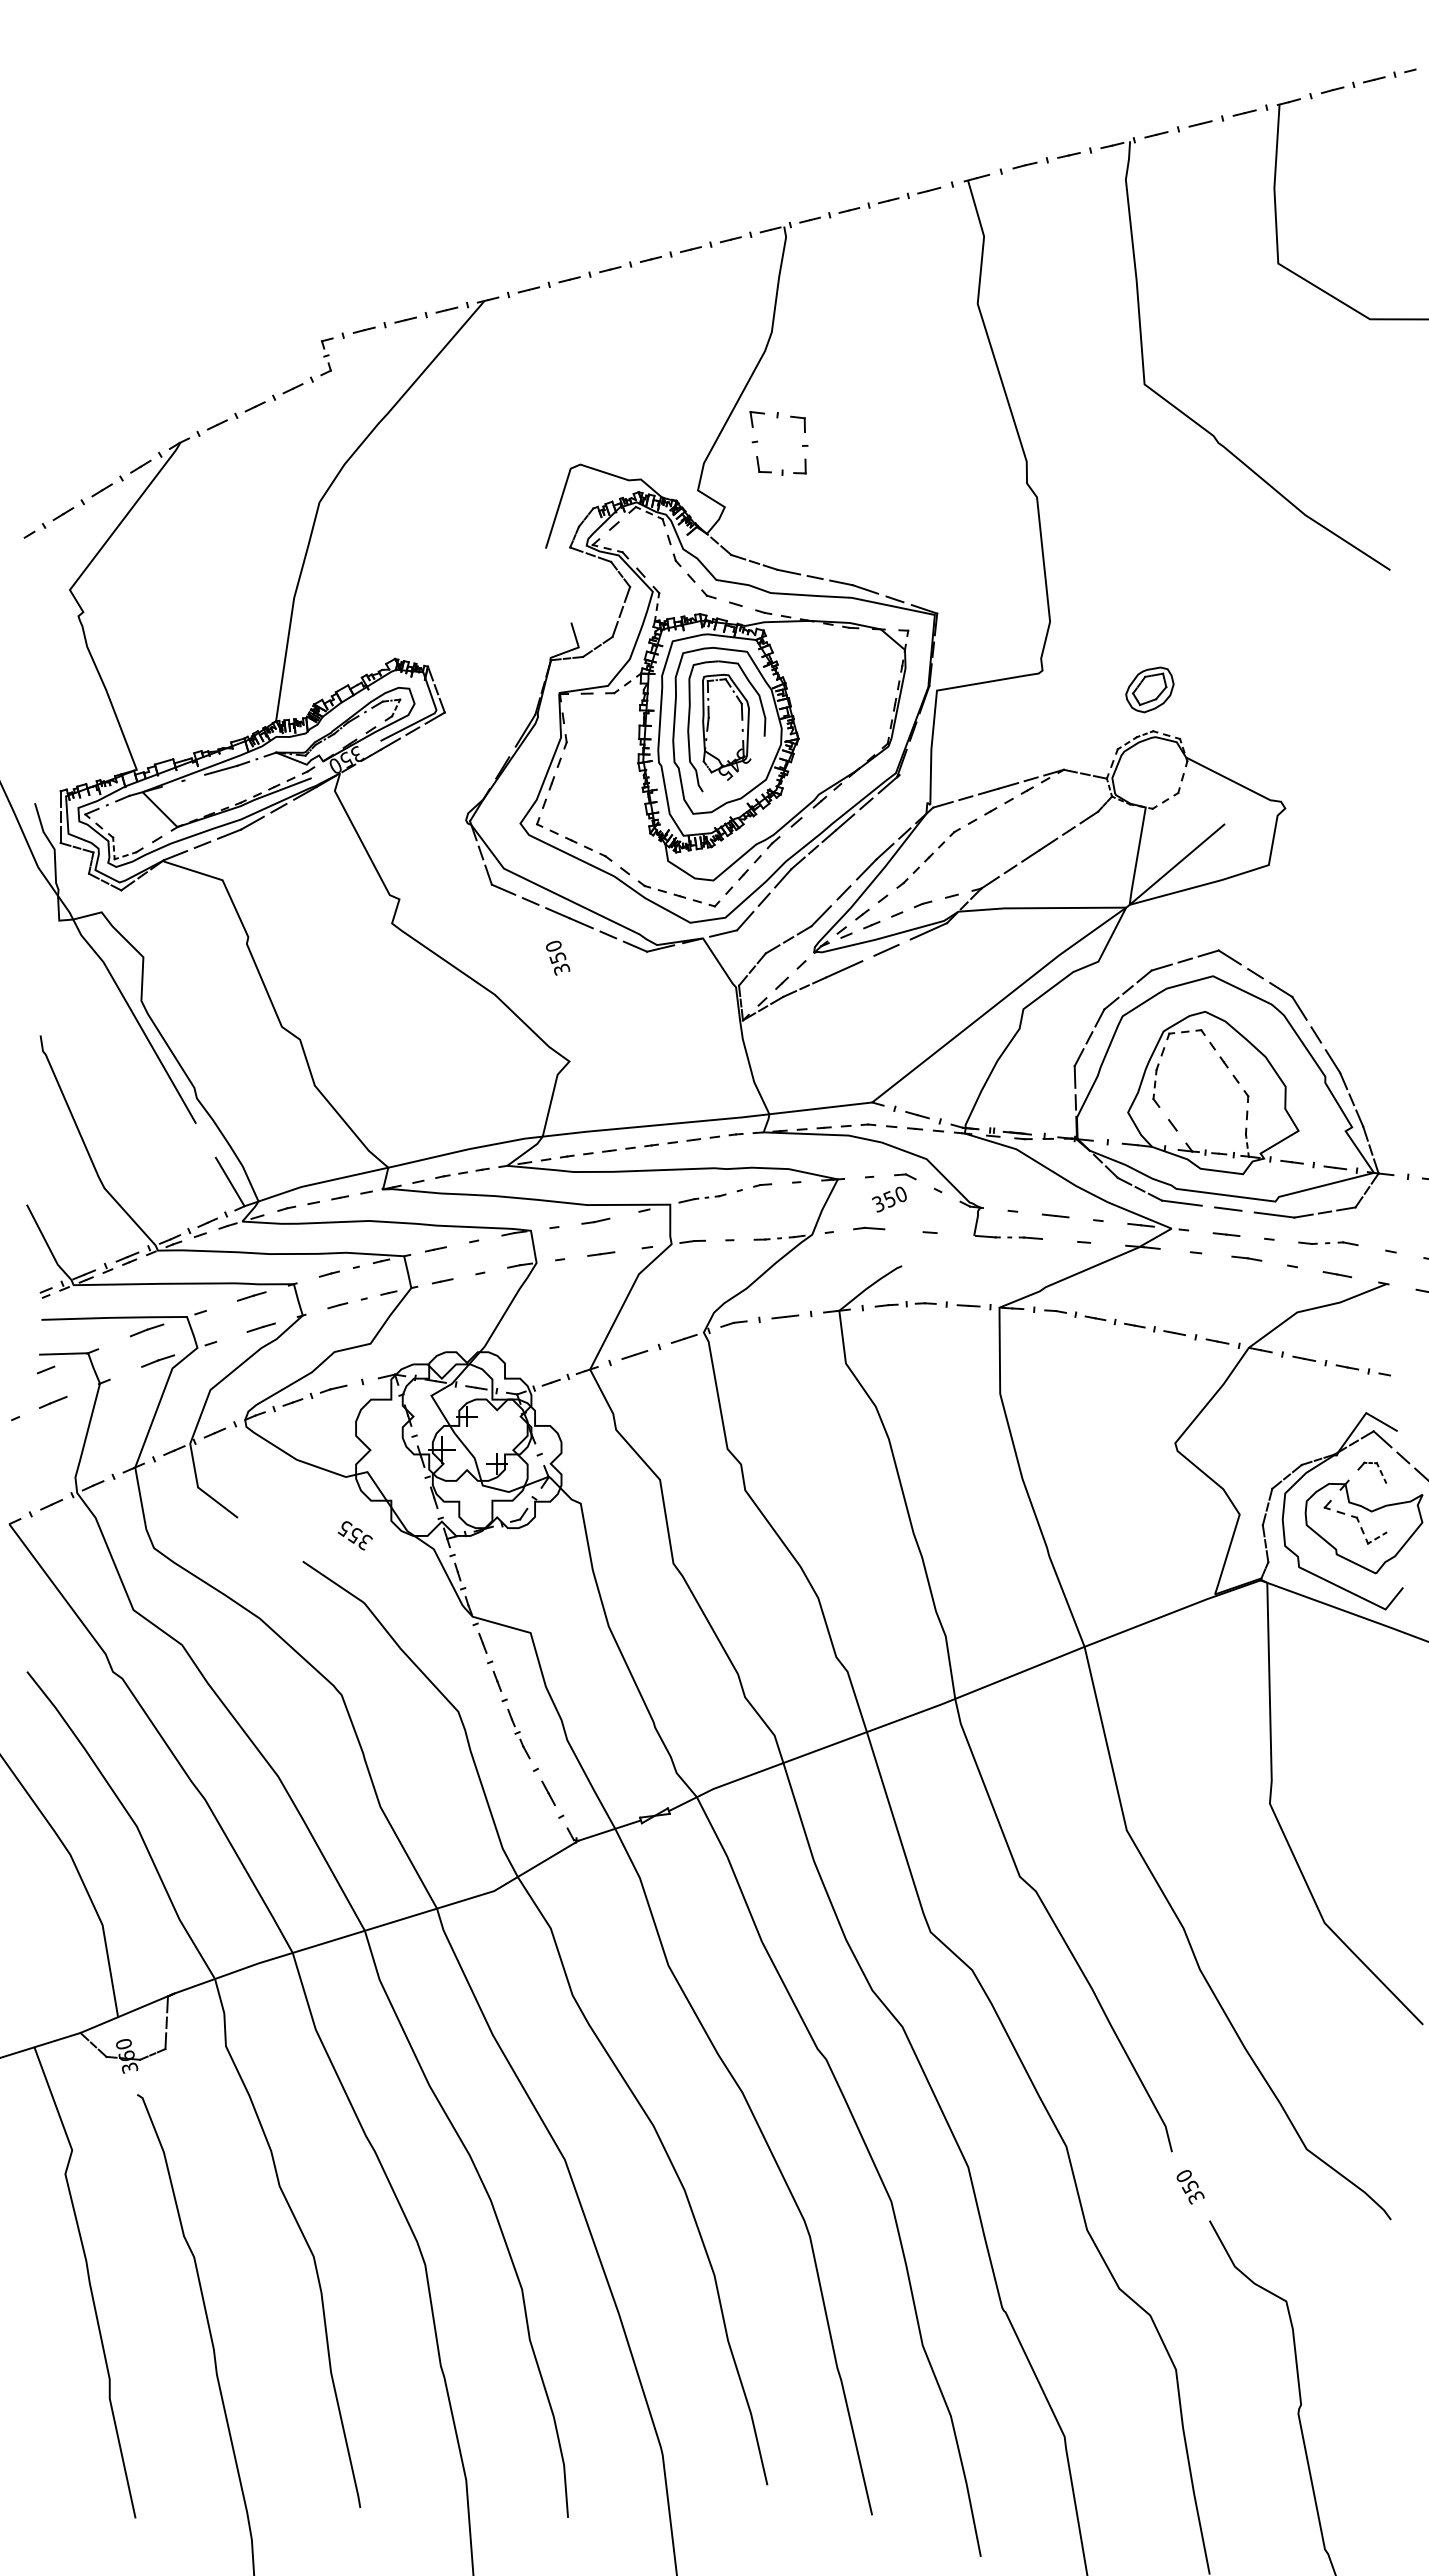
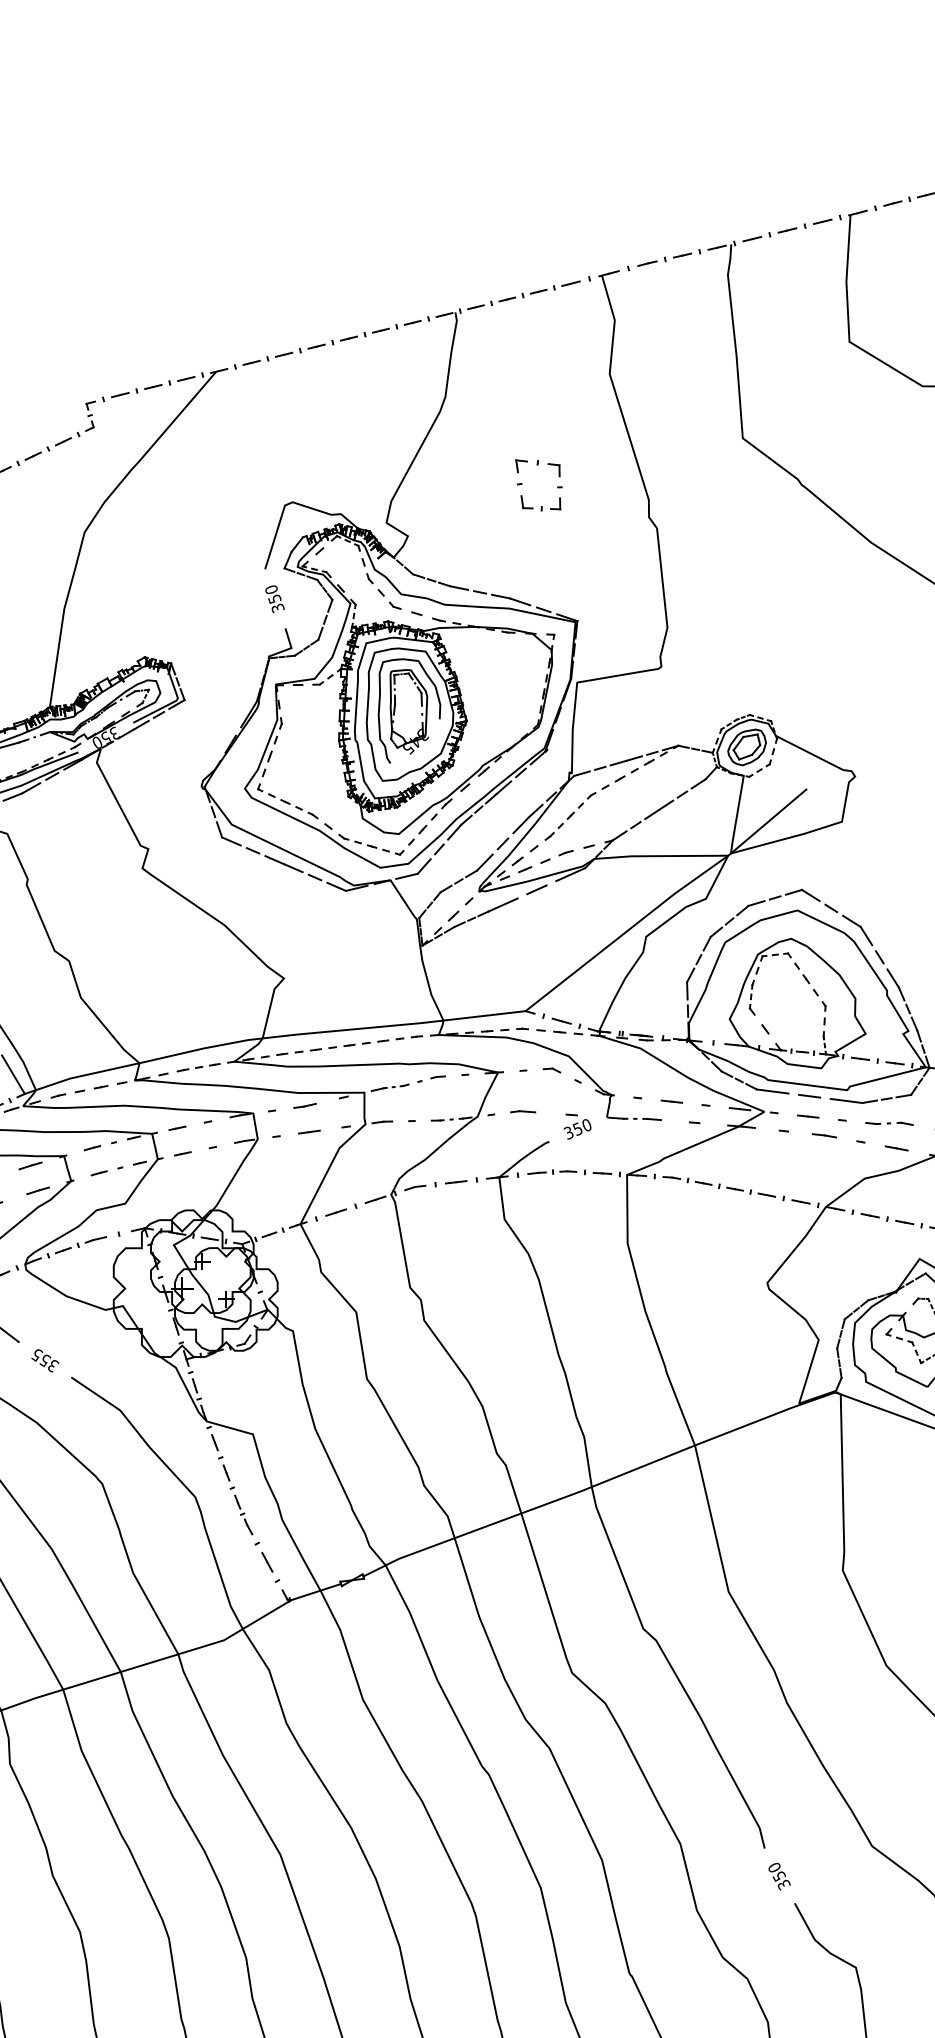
part: (757, 442) -> (521, 484), moved
part: (1149, 689) -> (746, 747), moved
text: (558, 957) -> (275, 598), moved
text: (889, 1199) -> (577, 1129), moved
text: (354, 1535) -> (44, 1360), moved

